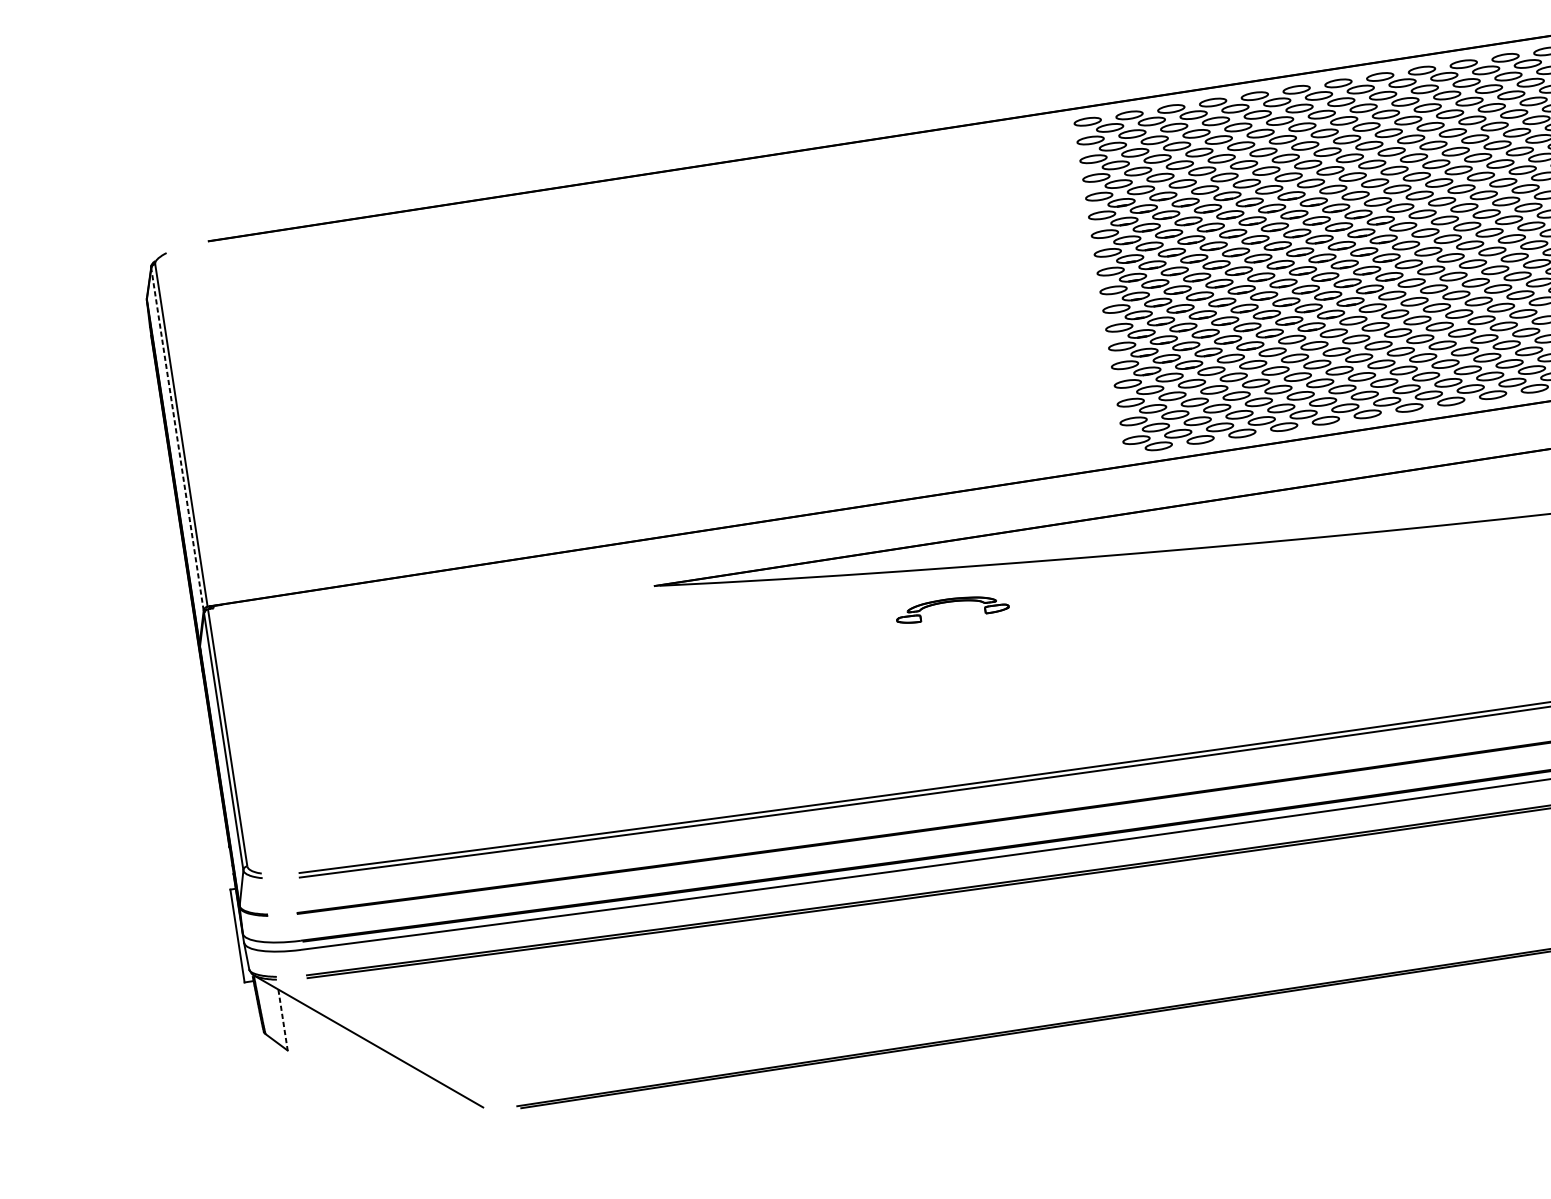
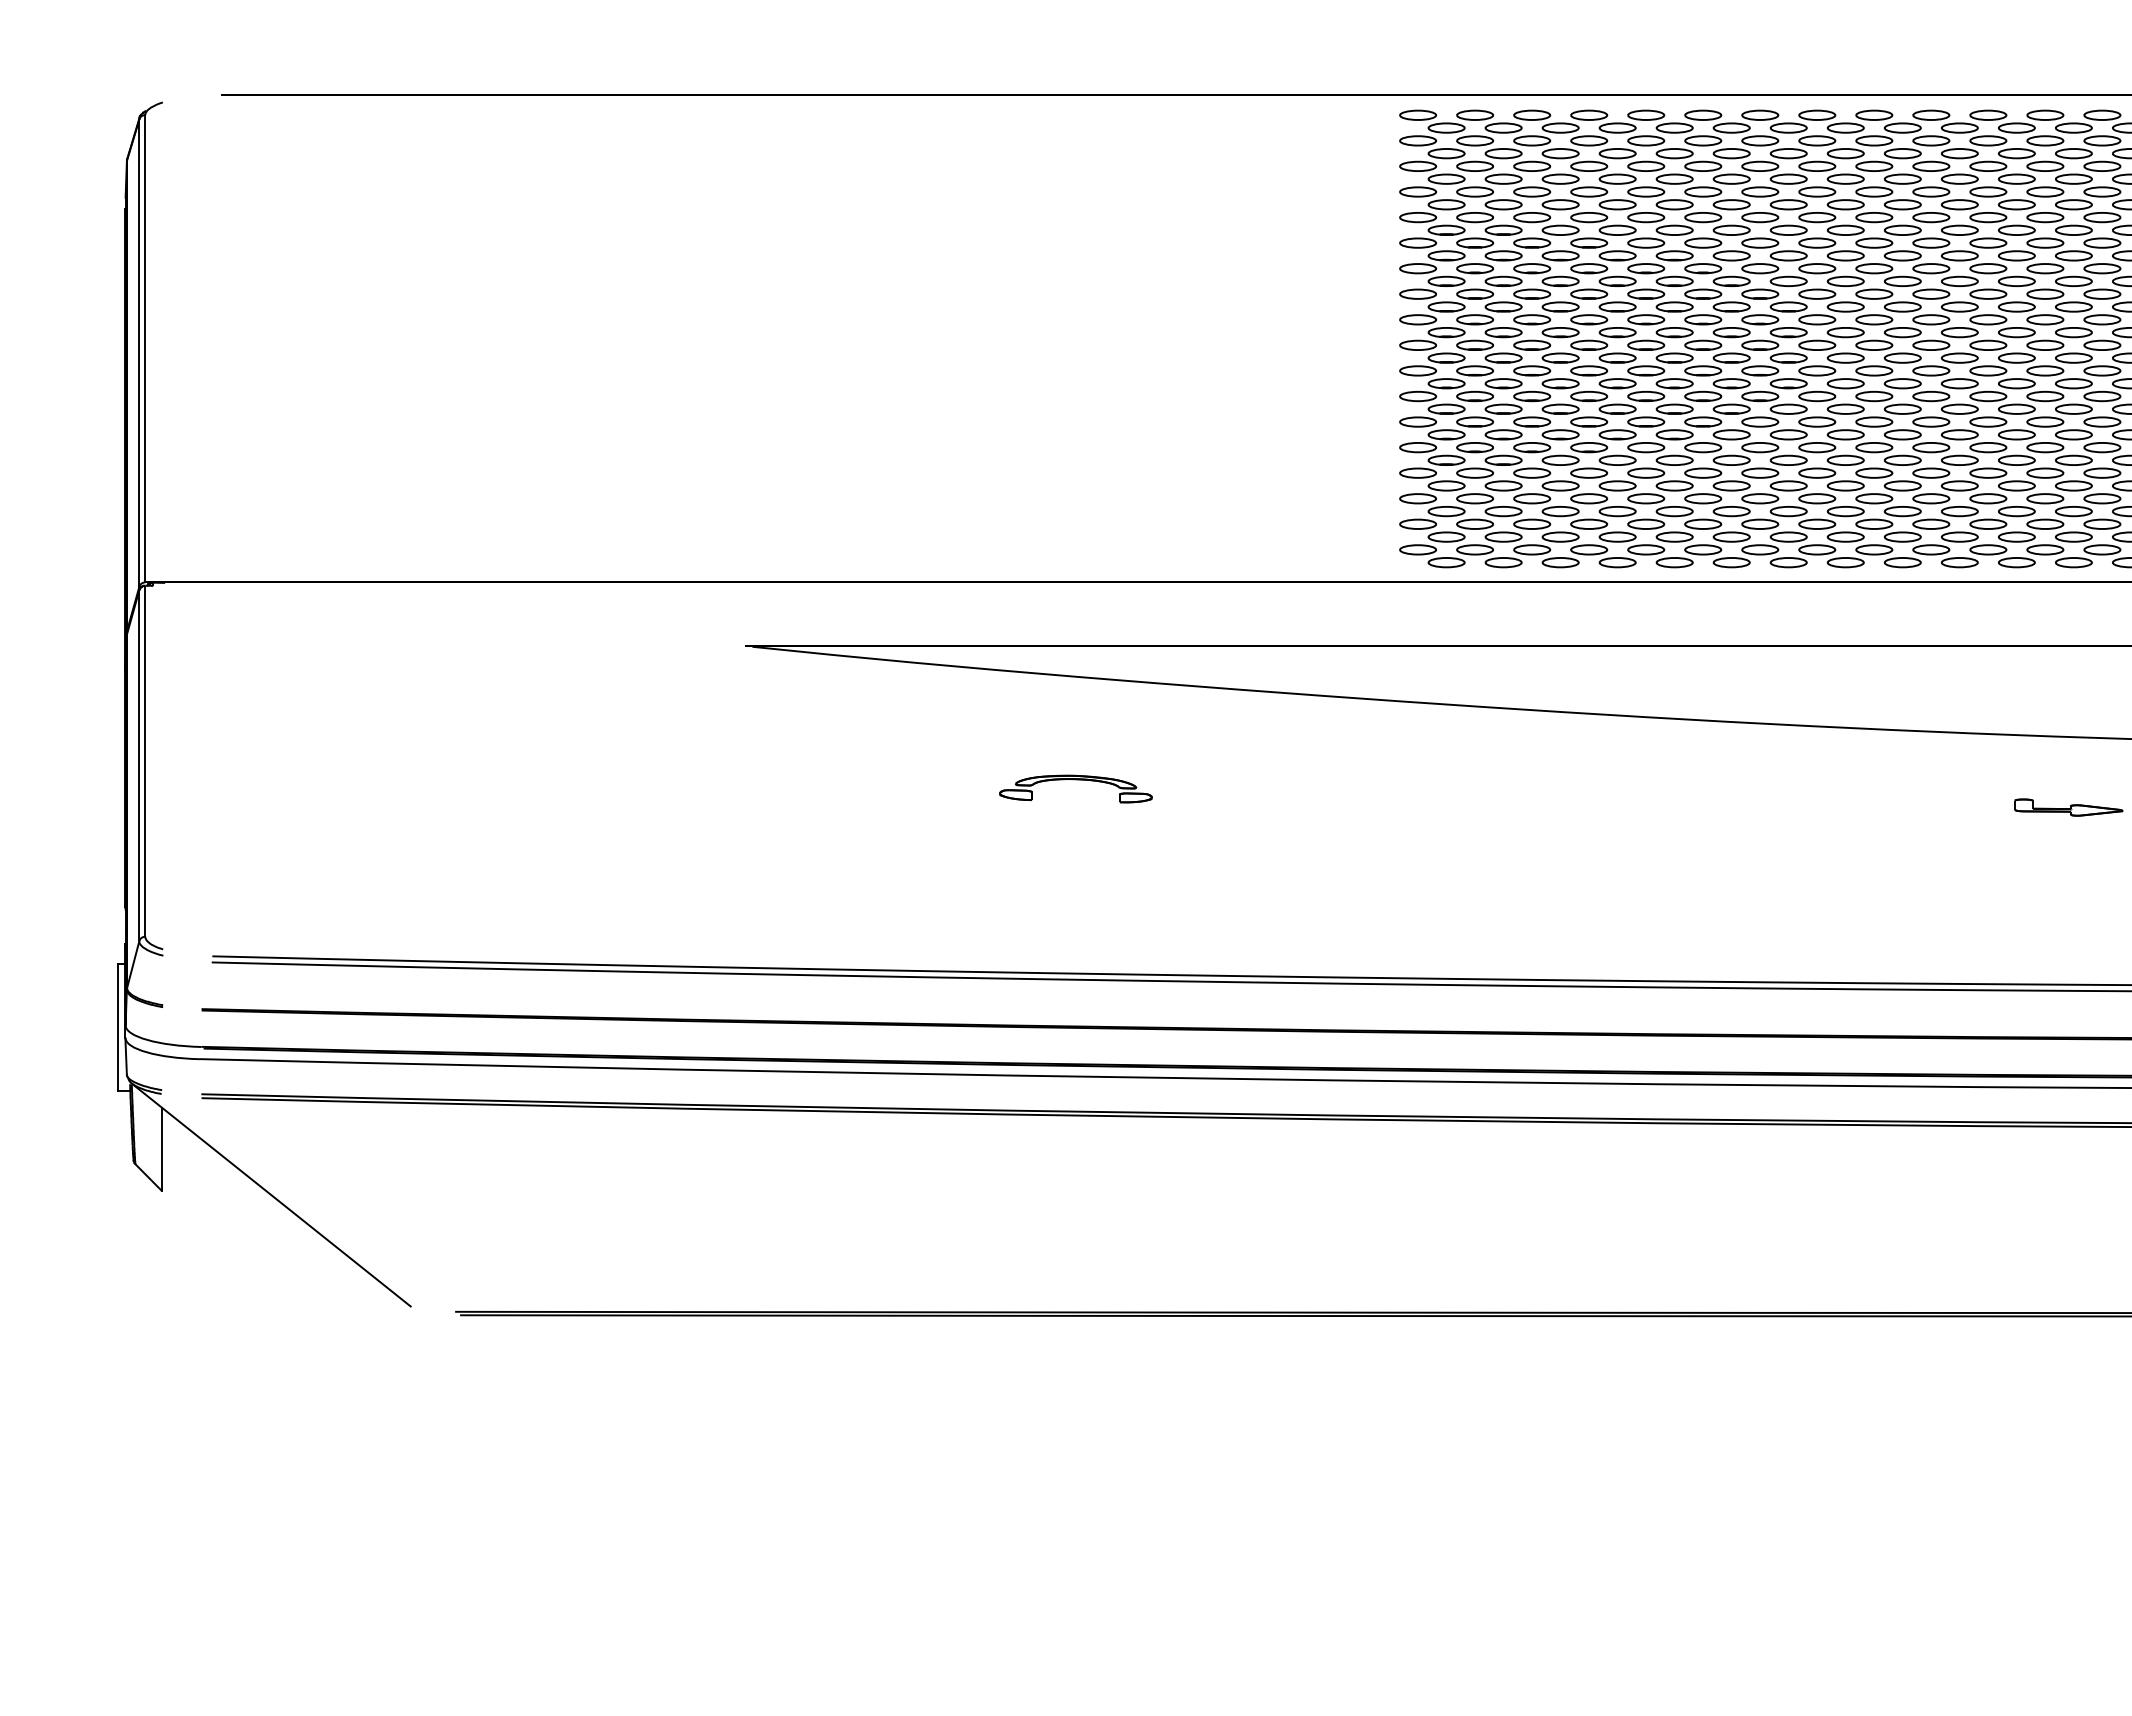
line: (177, 439) -> (139, 353), dashed -> solid
part: (950, 602) -> (1075, 780), moved
line: (283, 1020) -> (161, 1149), dashed -> solid

